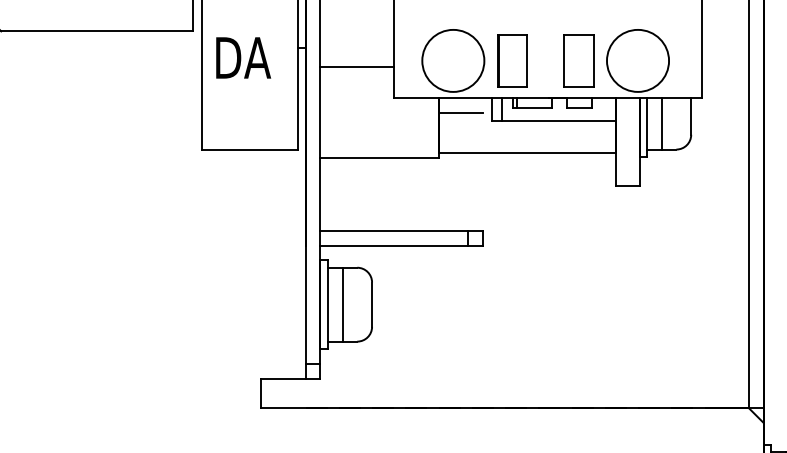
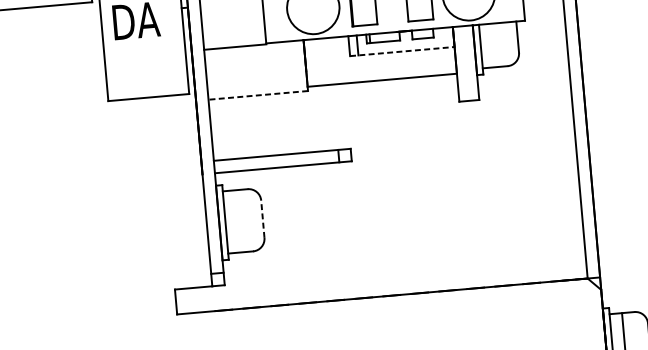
line: (357, 66) -> (235, 46), moved
line: (460, 112) -> (323, 50), removed
line: (554, 121) -> (402, 51), solid -> dashed
line: (661, 123) -> (493, 45), removed
line: (378, 158) -> (257, 95), solid -> dashed
line: (342, 304) -> (237, 221), removed
line: (372, 304) -> (263, 219), solid -> dashed

